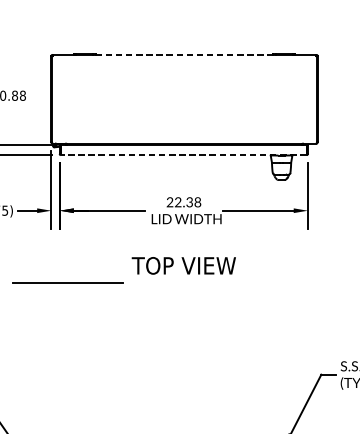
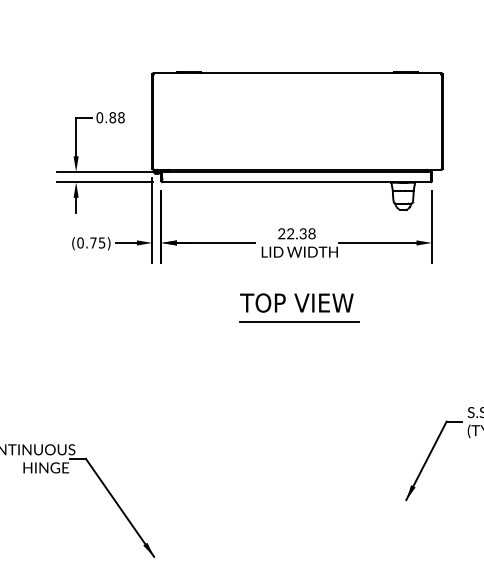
line: (184, 55) -> (297, 73), dashed -> solid
line: (183, 155) -> (296, 182), dashed -> solid
line: (67, 282) -> (299, 321), moved

